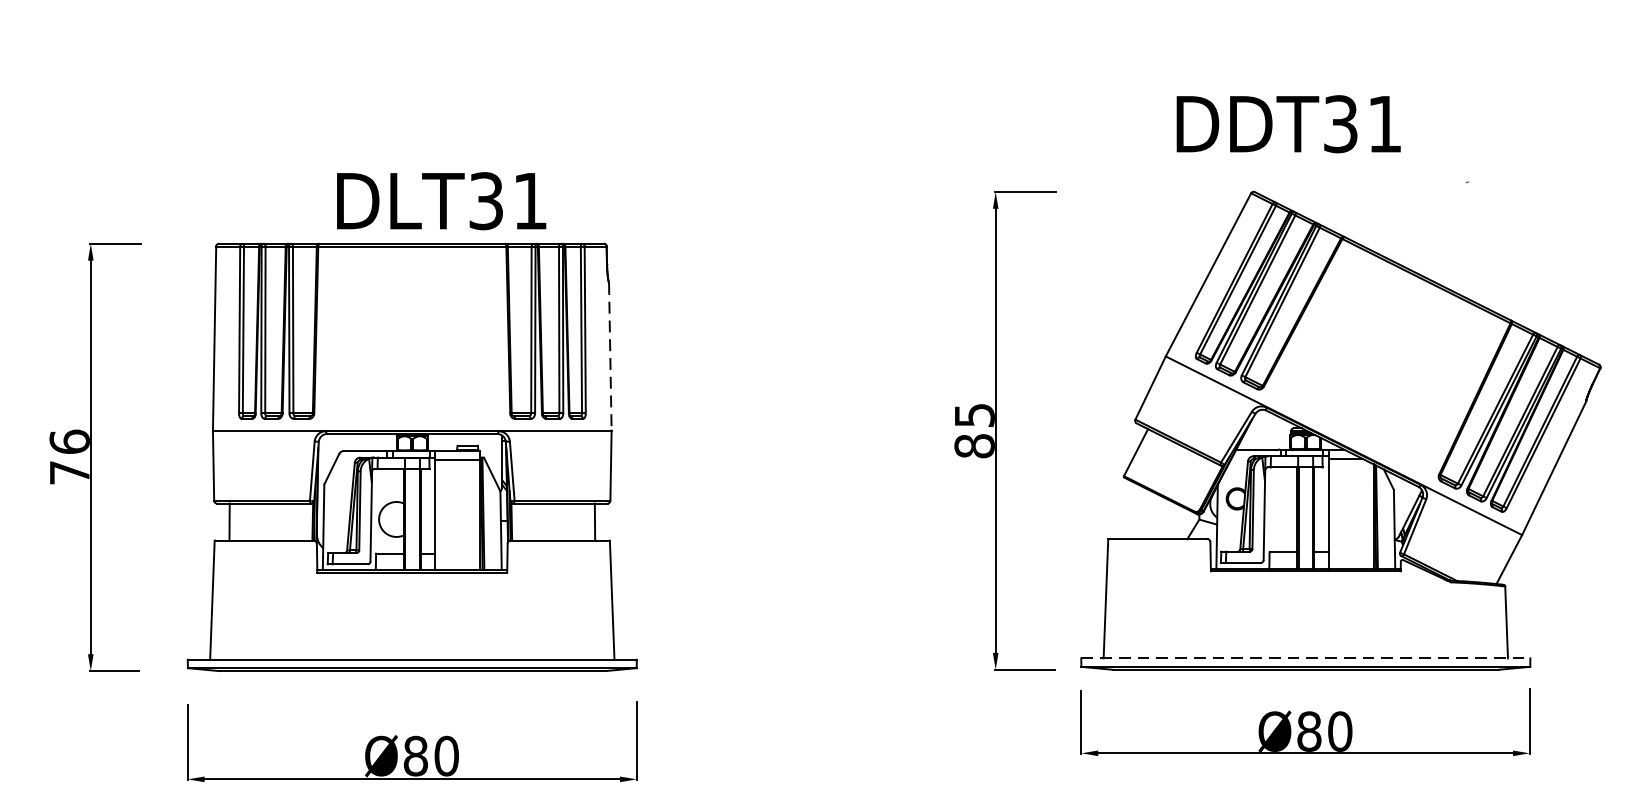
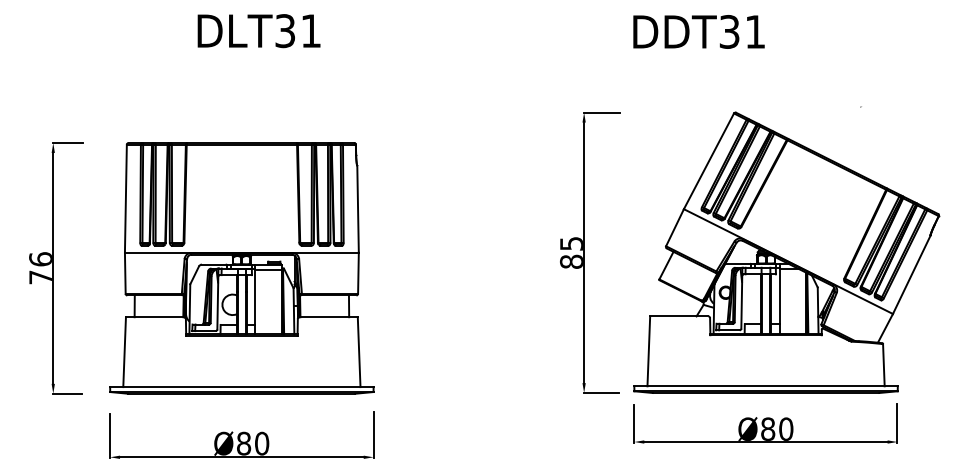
text: (1287, 123) -> (698, 31), moved
text: (440, 201) -> (258, 31), moved
line: (611, 356) -> (358, 209), dashed -> solid
line: (1306, 658) -> (766, 386), dashed -> solid

